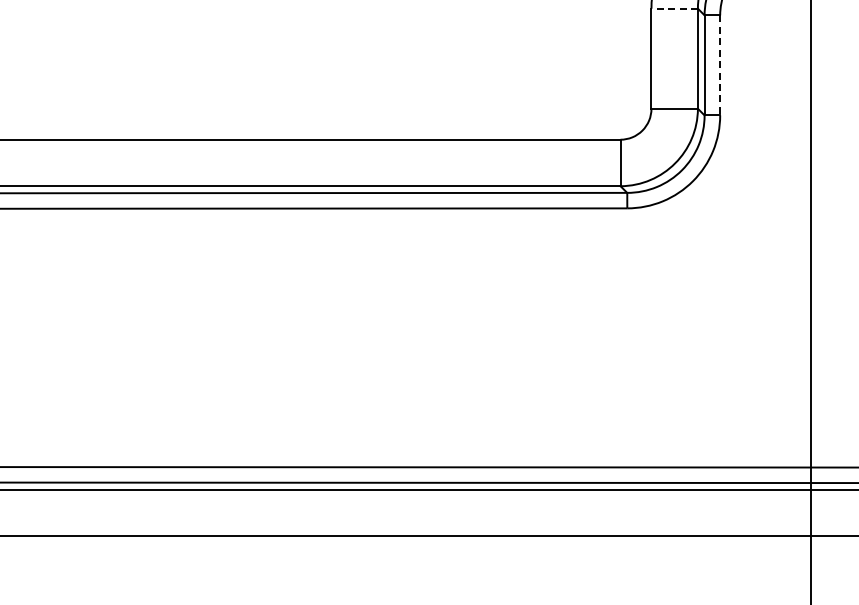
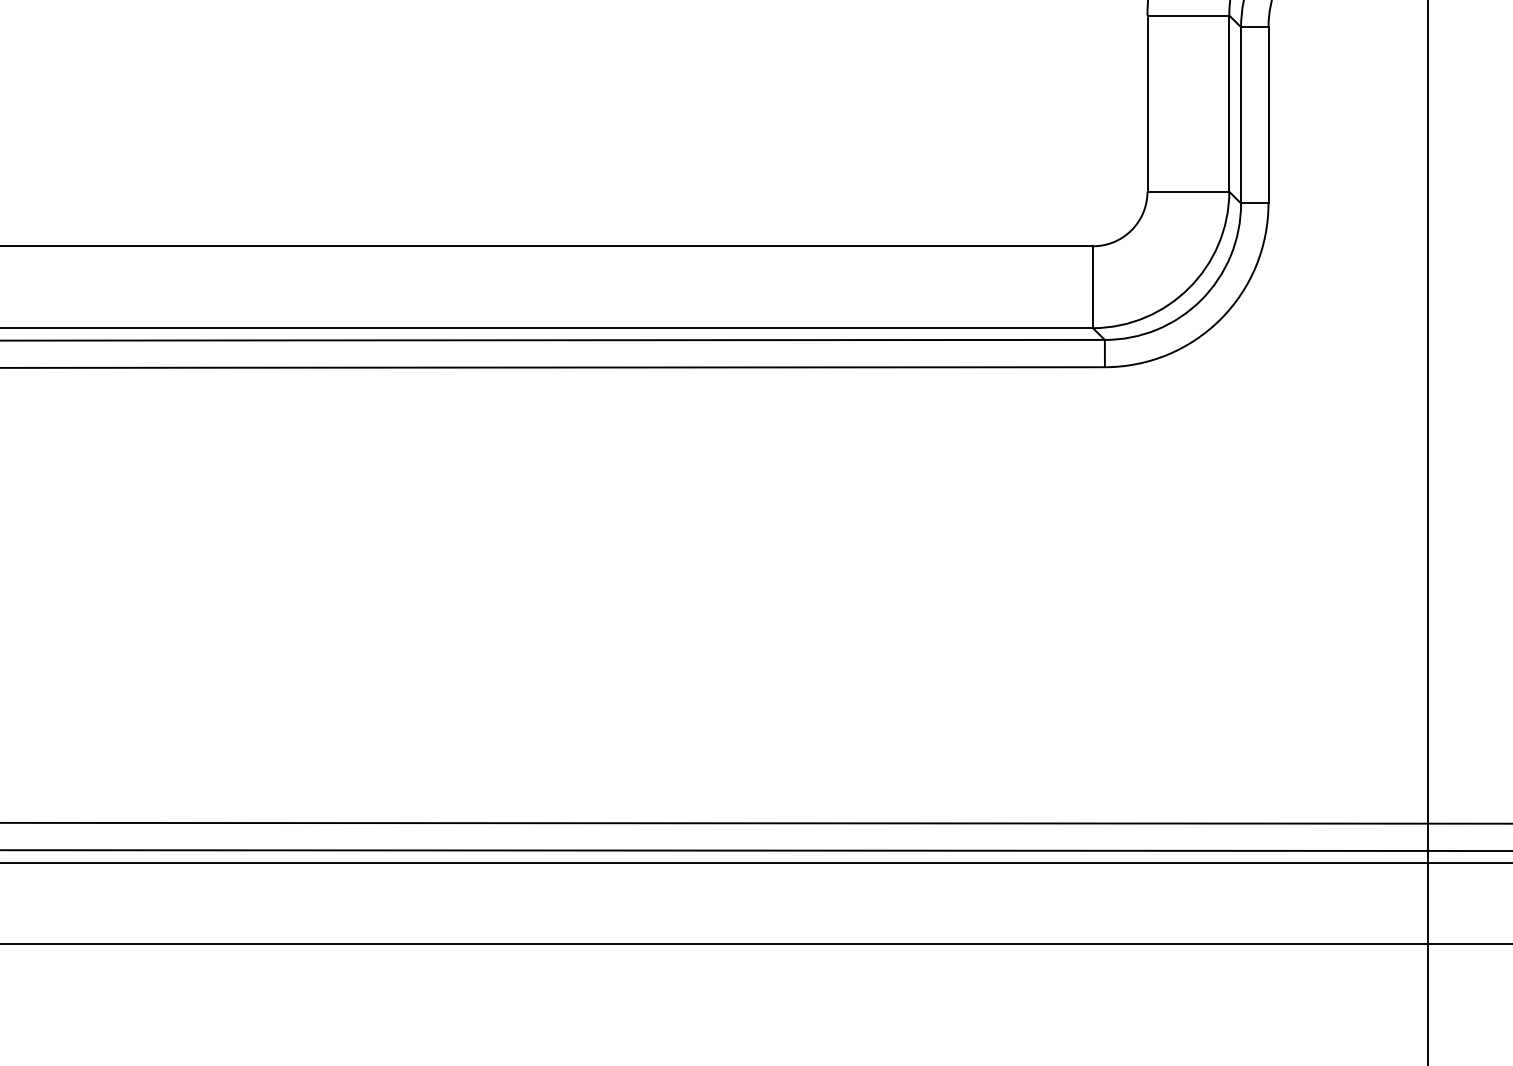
line: (674, 8) -> (1188, 15), dashed -> solid
line: (720, 65) -> (1269, 115), dashed -> solid

